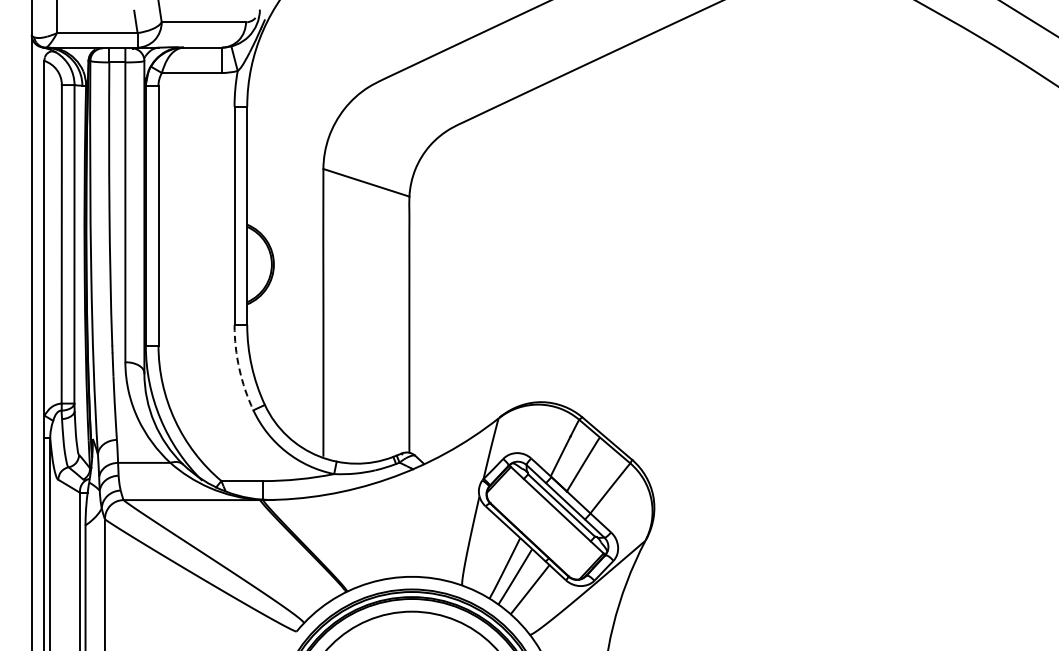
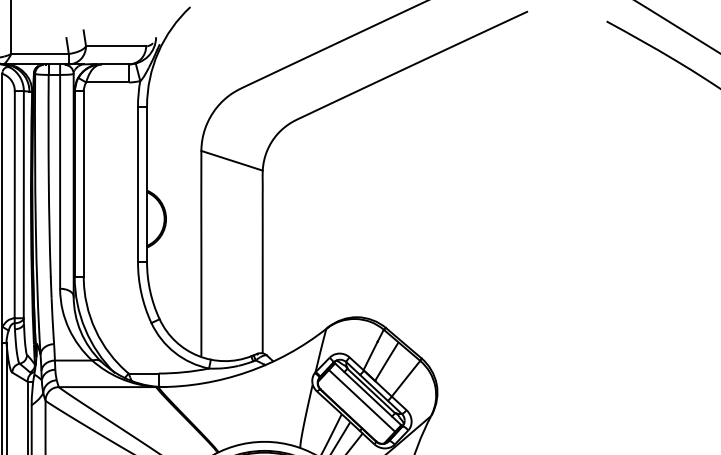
arc: (239, 368) -> (141, 293), dashed -> solid
line: (548, 519) -> (361, 400), added

